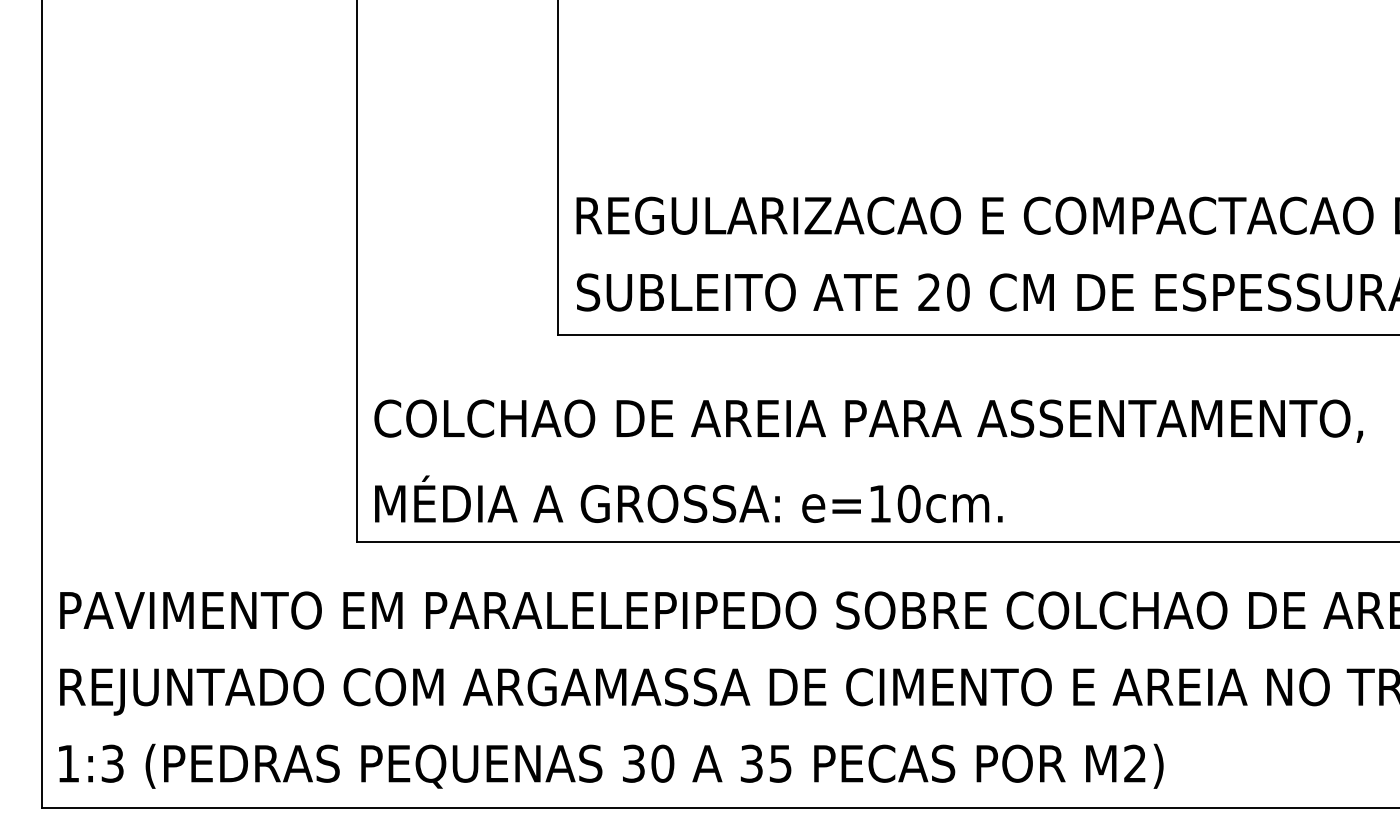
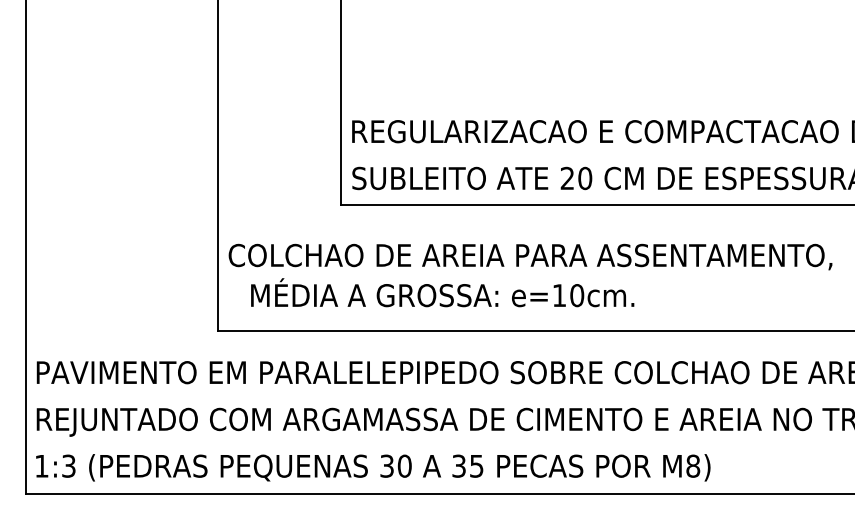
text: (688, 498) -> (442, 292), moved
text: (1135, 762) -> (693, 465), M2) -> M8)

